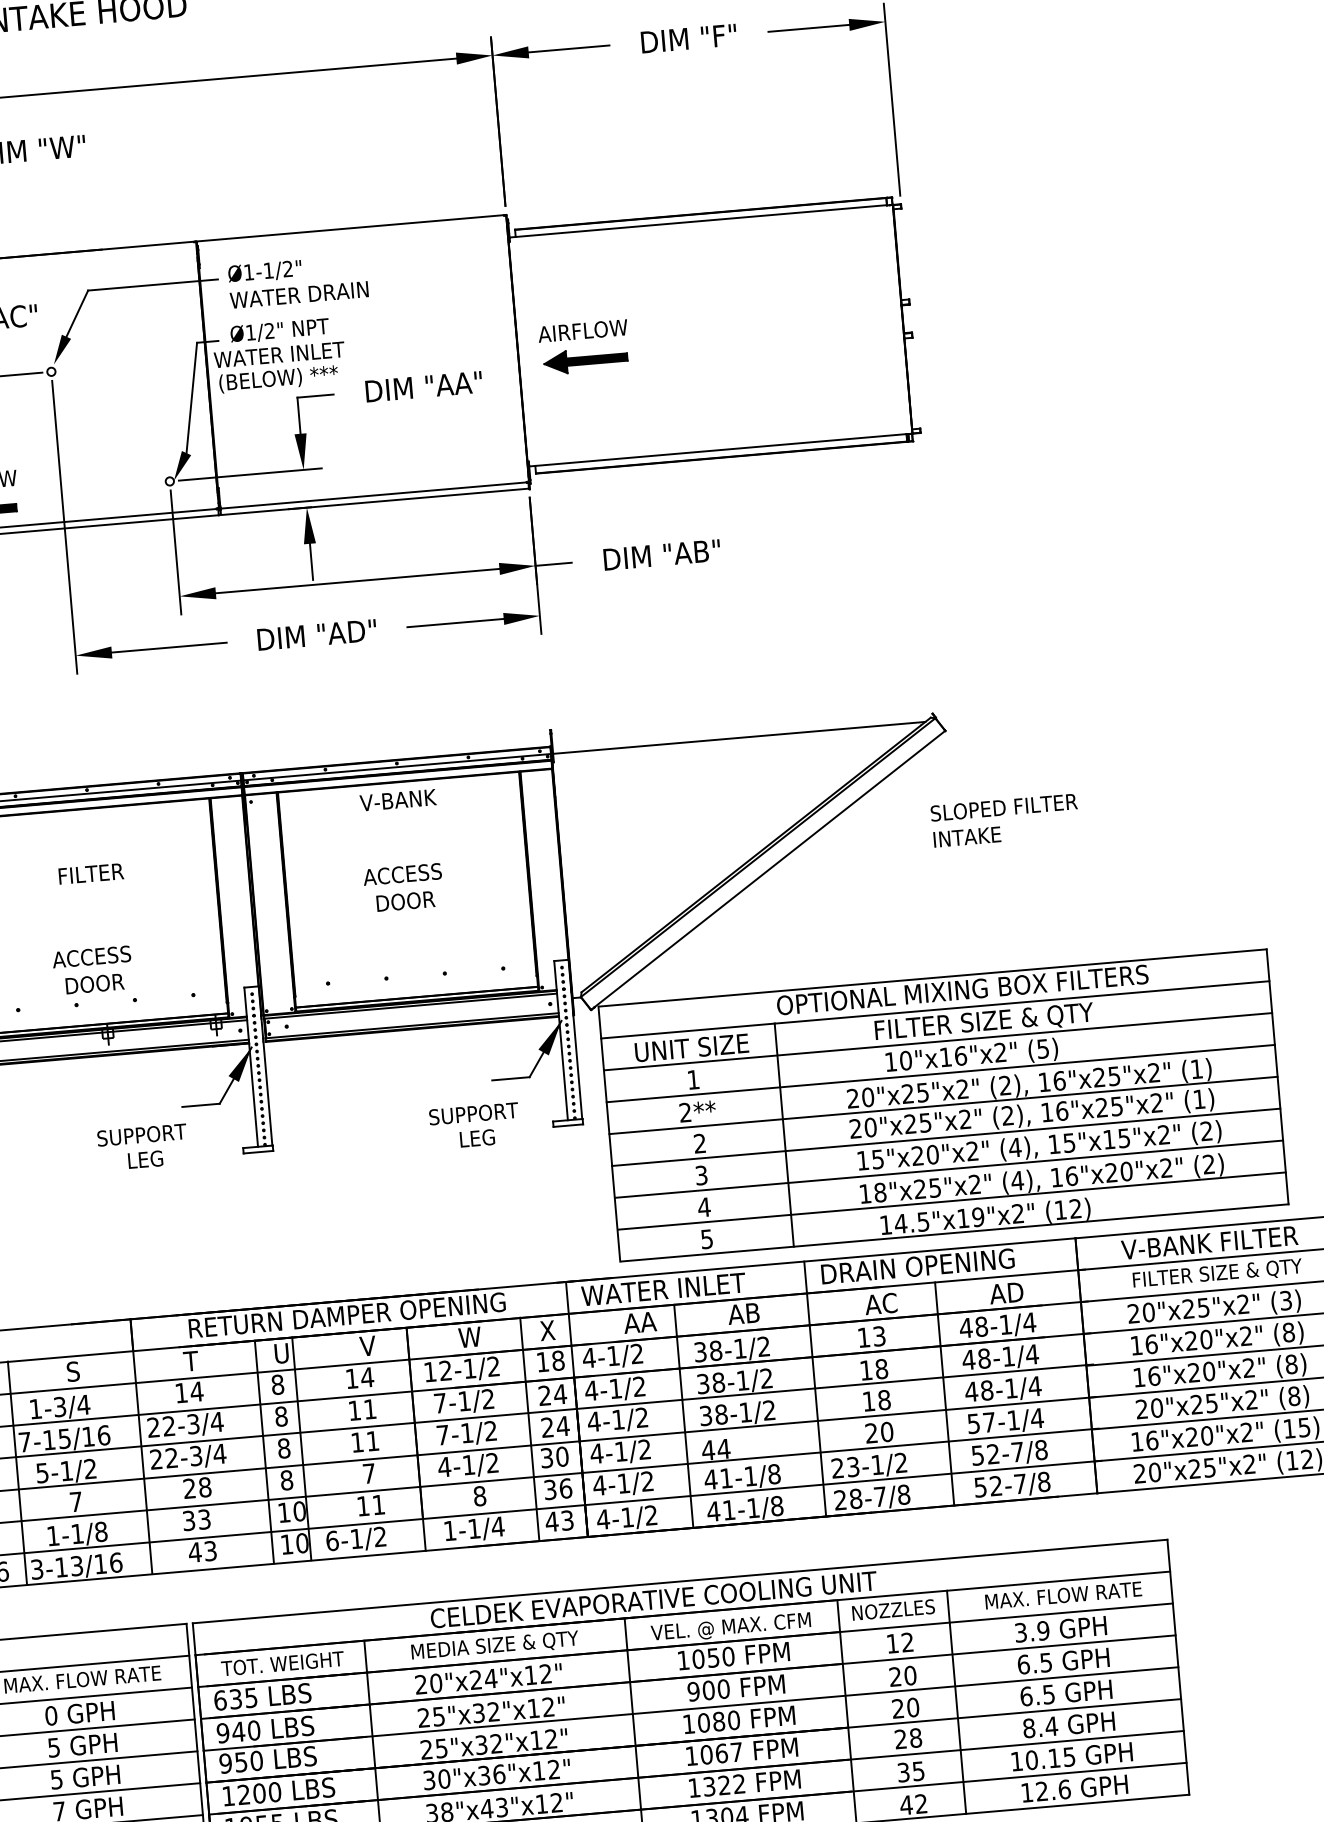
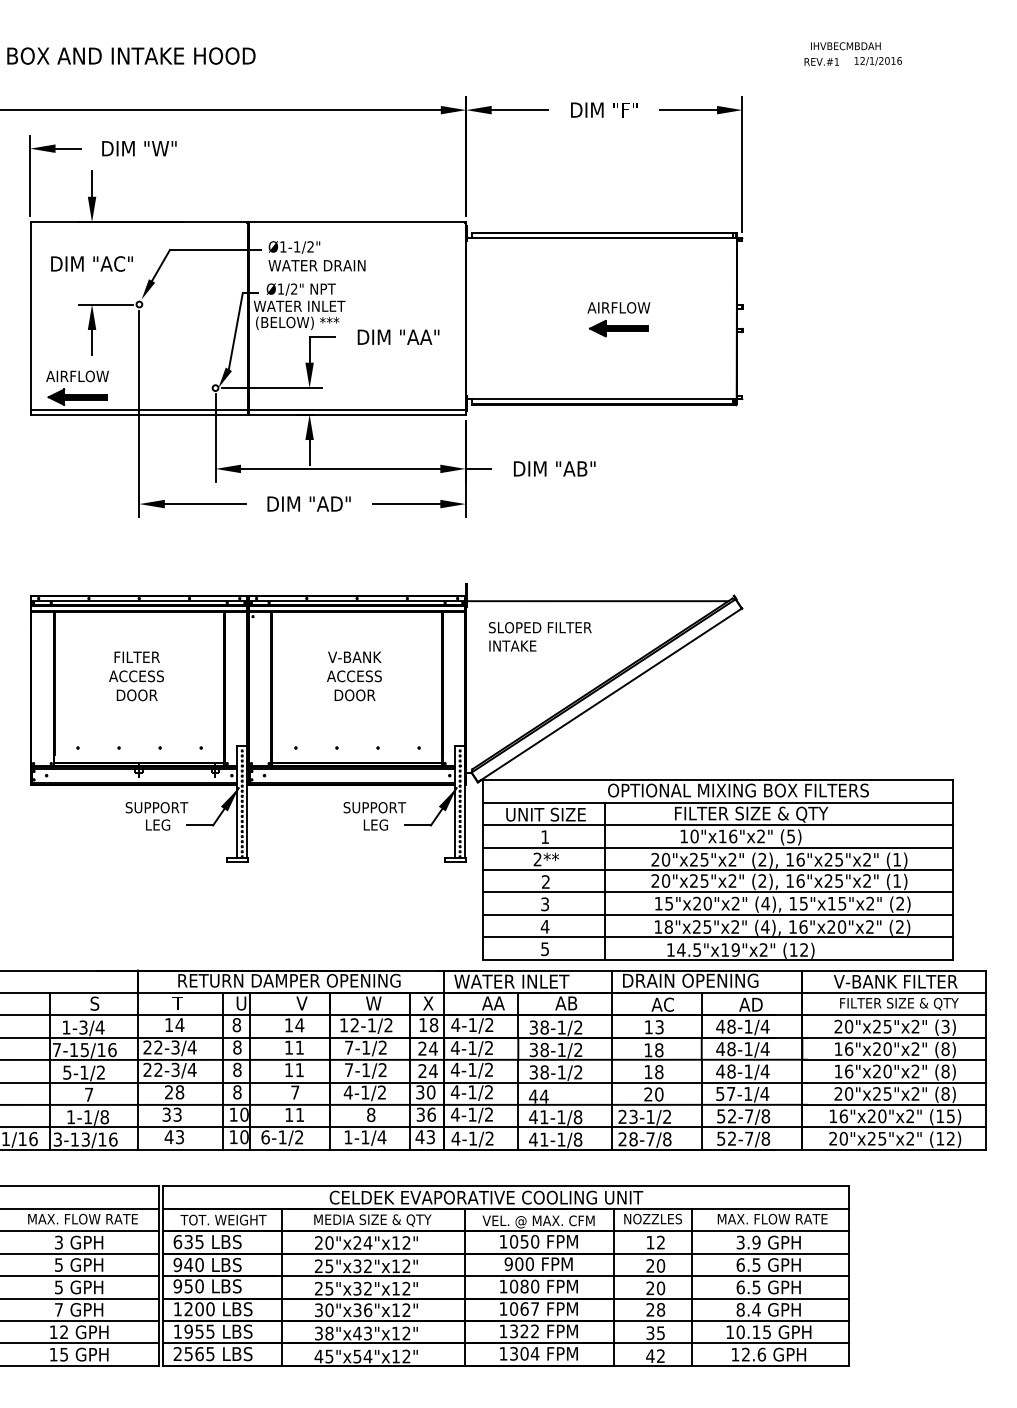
part: (583, 347) -> (618, 319), moved
text: (397, 799) -> (354, 656), moved
text: (1005, 820) -> (540, 636), moved
text: (92, 969) -> (136, 685), moved
text: (474, 1126) -> (374, 816), moved
text: (142, 1147) -> (156, 816), moved
text: (50, 1715) -> (58, 1242), 0 -> 3

